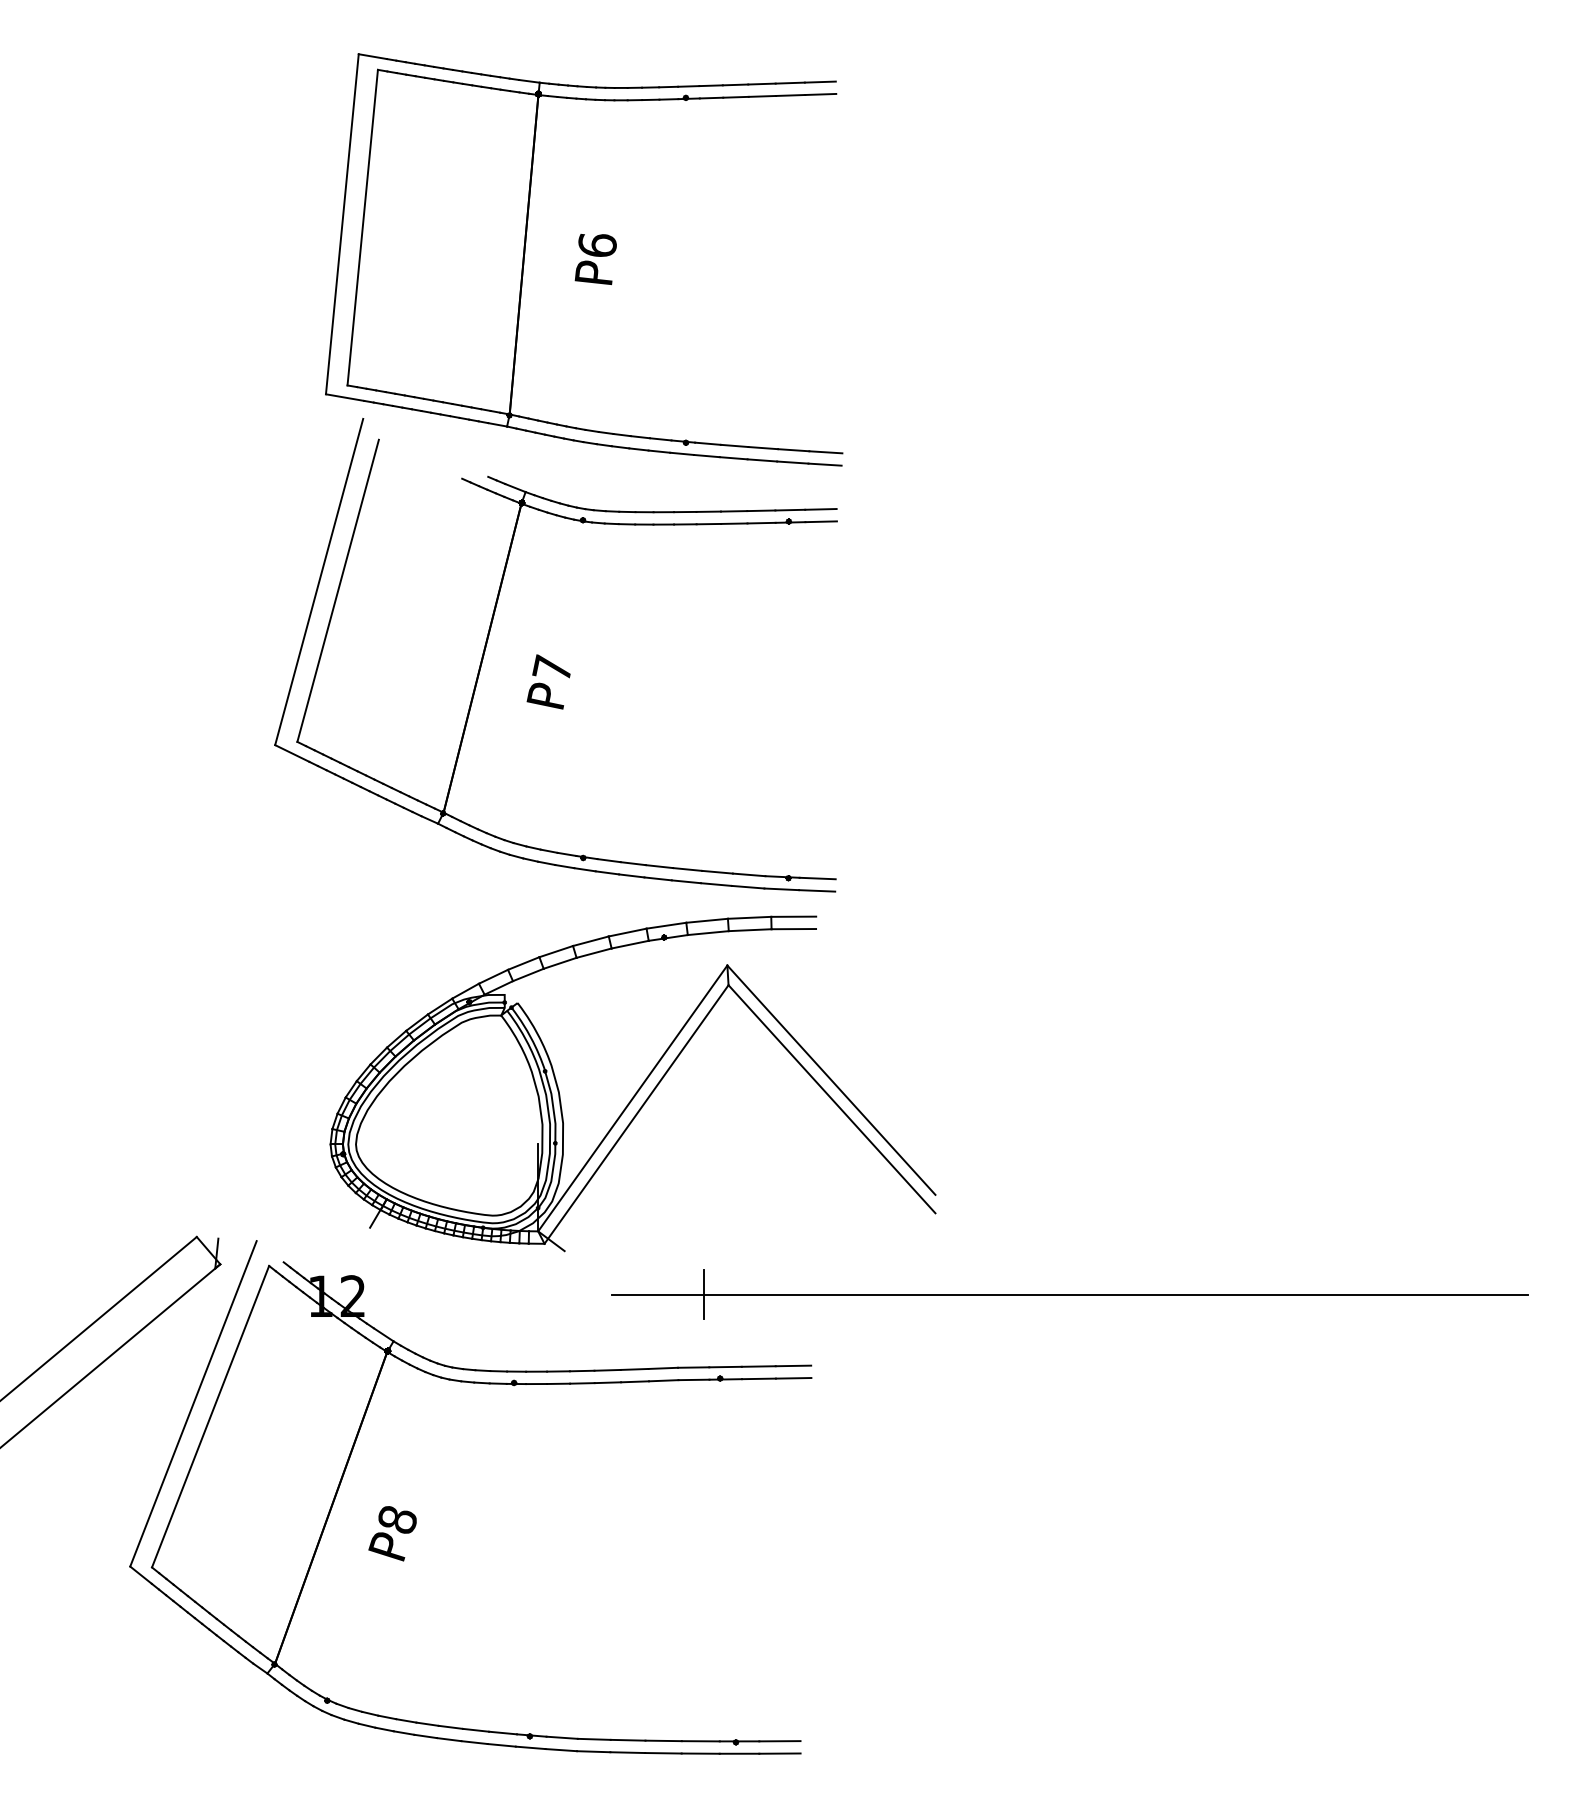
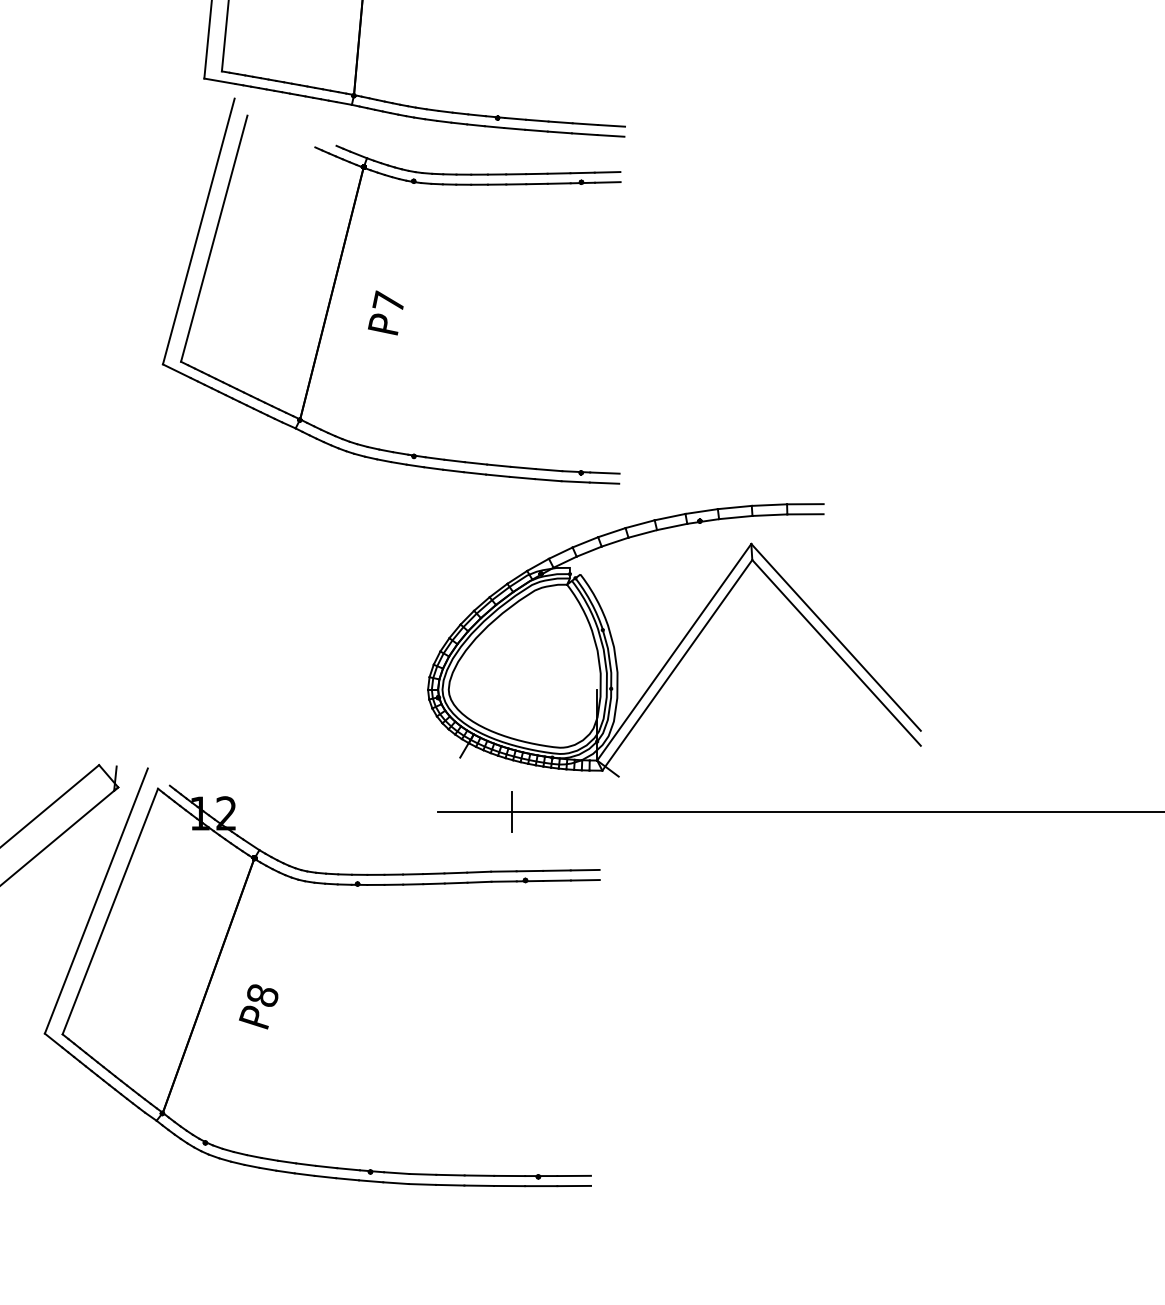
part: (638, 1088) -> (678, 644), moved

